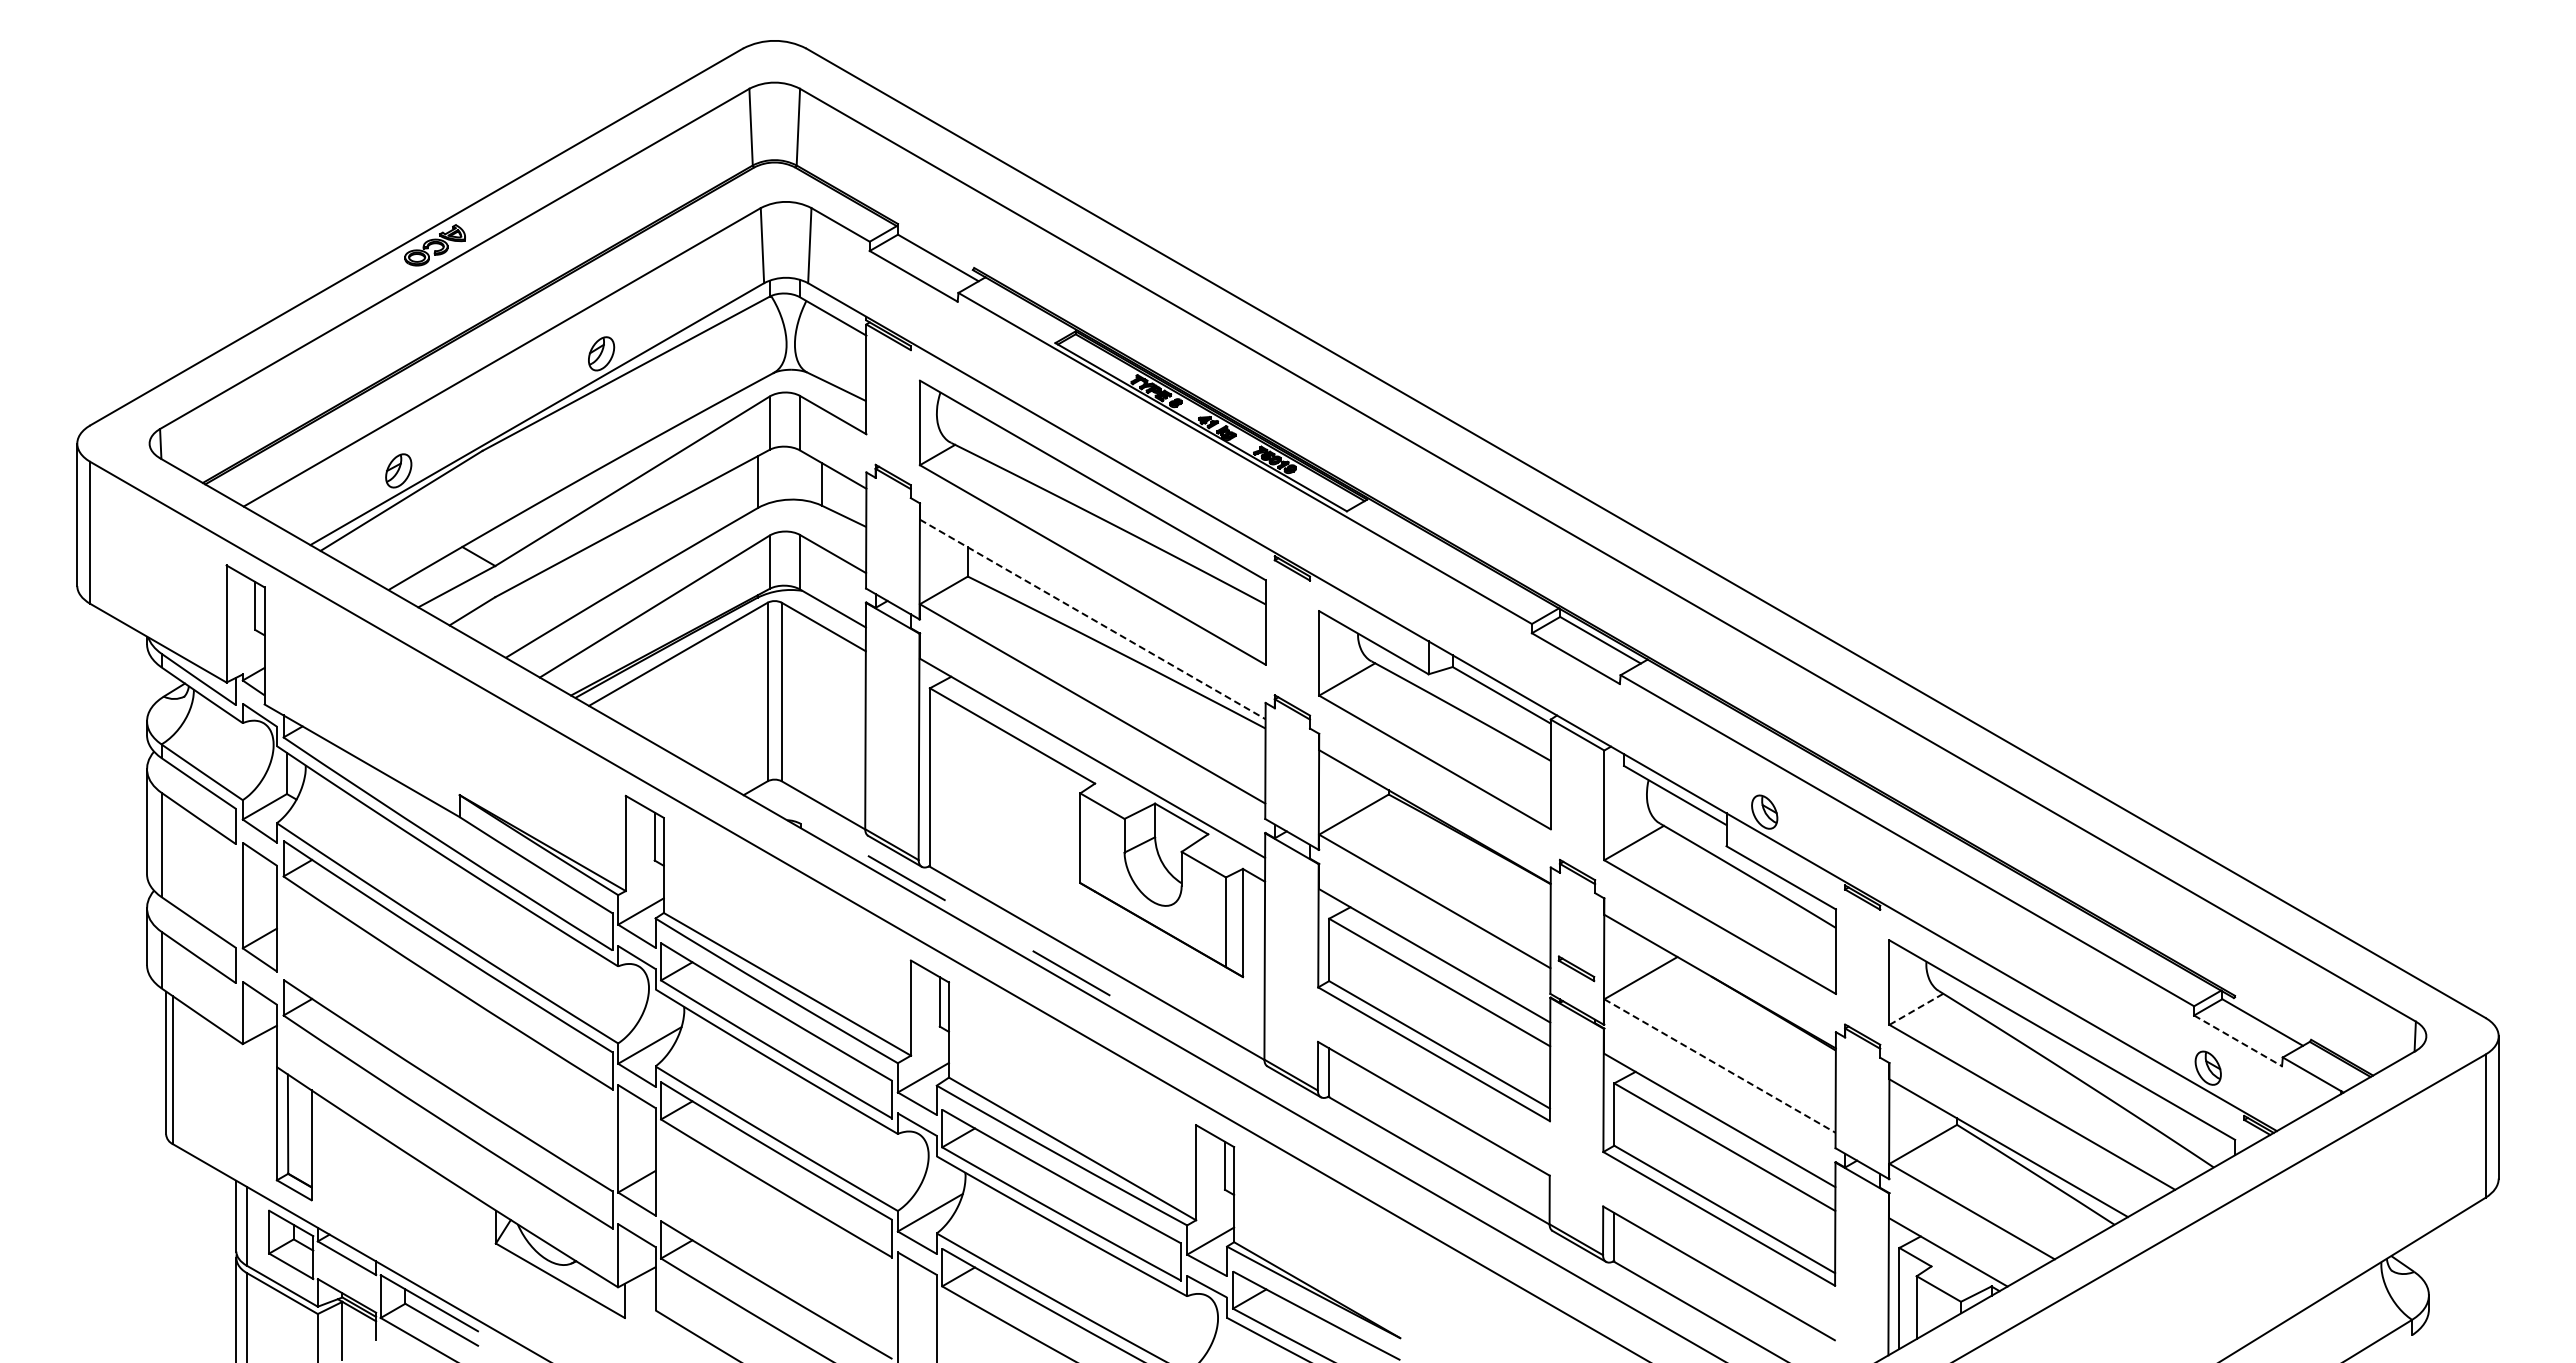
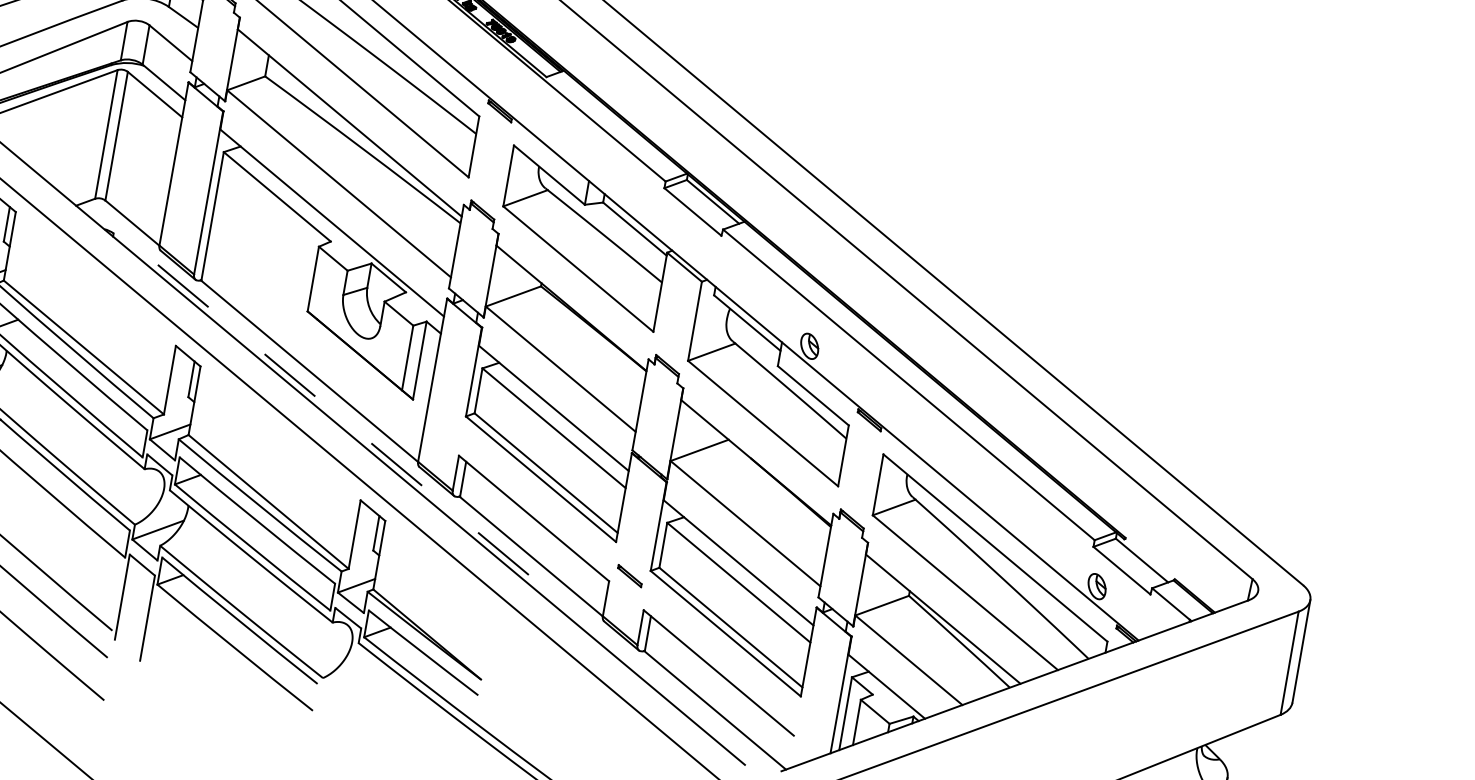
line: (1092, 619) -> (349, 123), dashed -> solid
part: (1576, 968) -> (629, 575), moved
line: (1916, 1009) -> (894, 507), dashed -> solid
line: (2238, 1040) -> (1122, 570), dashed -> solid
line: (1719, 1066) -> (745, 523), dashed -> solid
line: (1236, 1068) -> (396, 464), added
line: (1400, 1163) -> (503, 553), added

